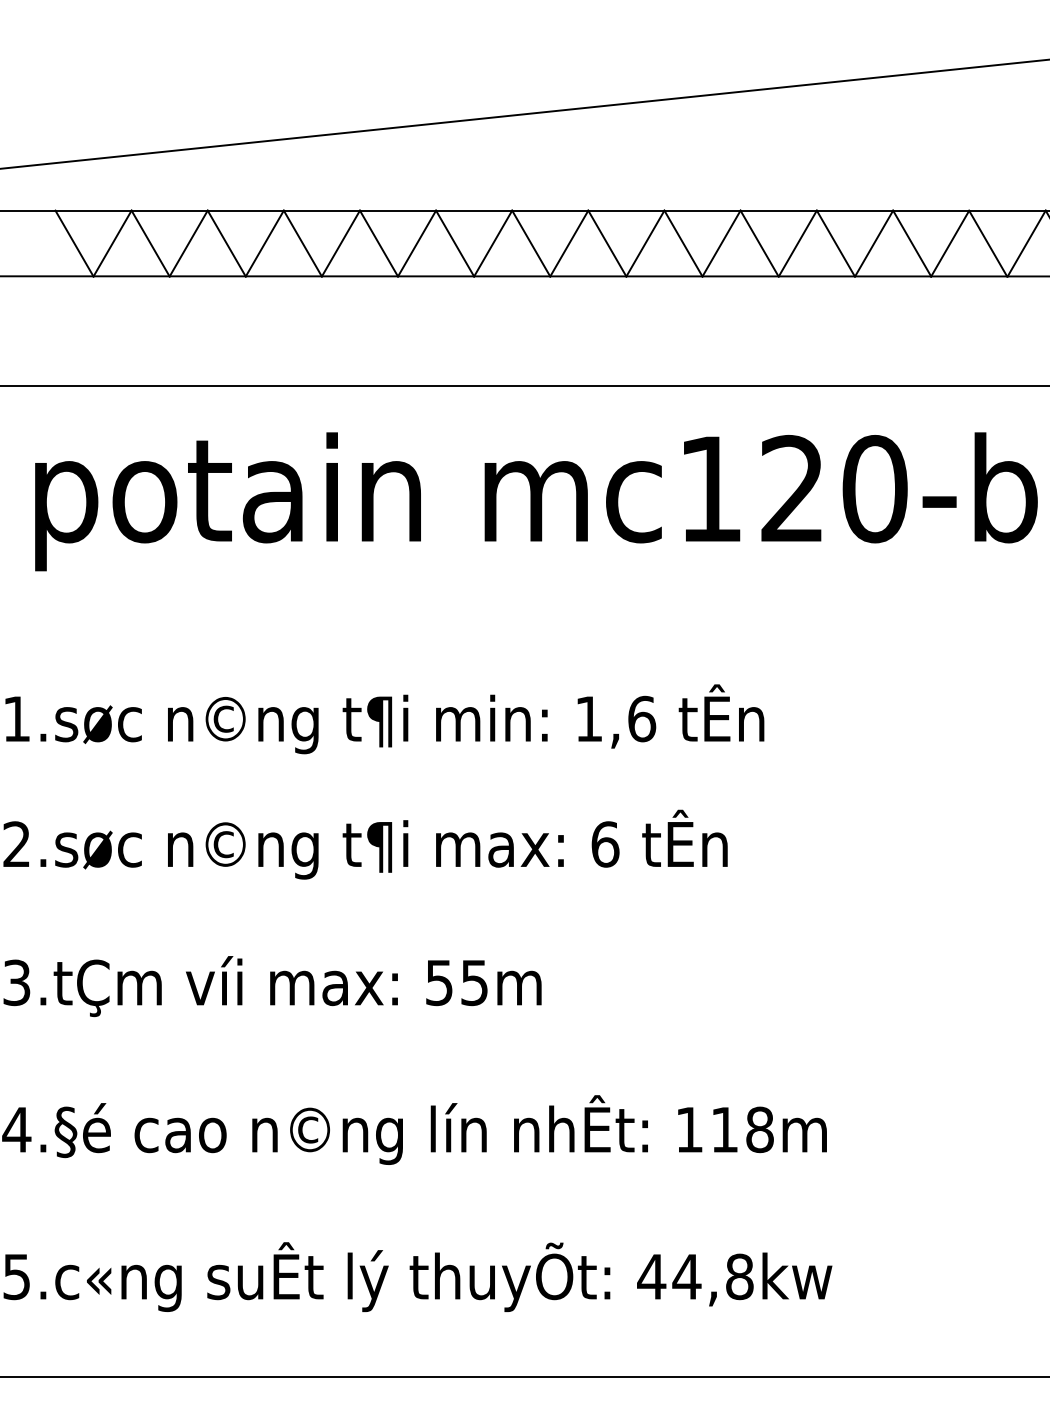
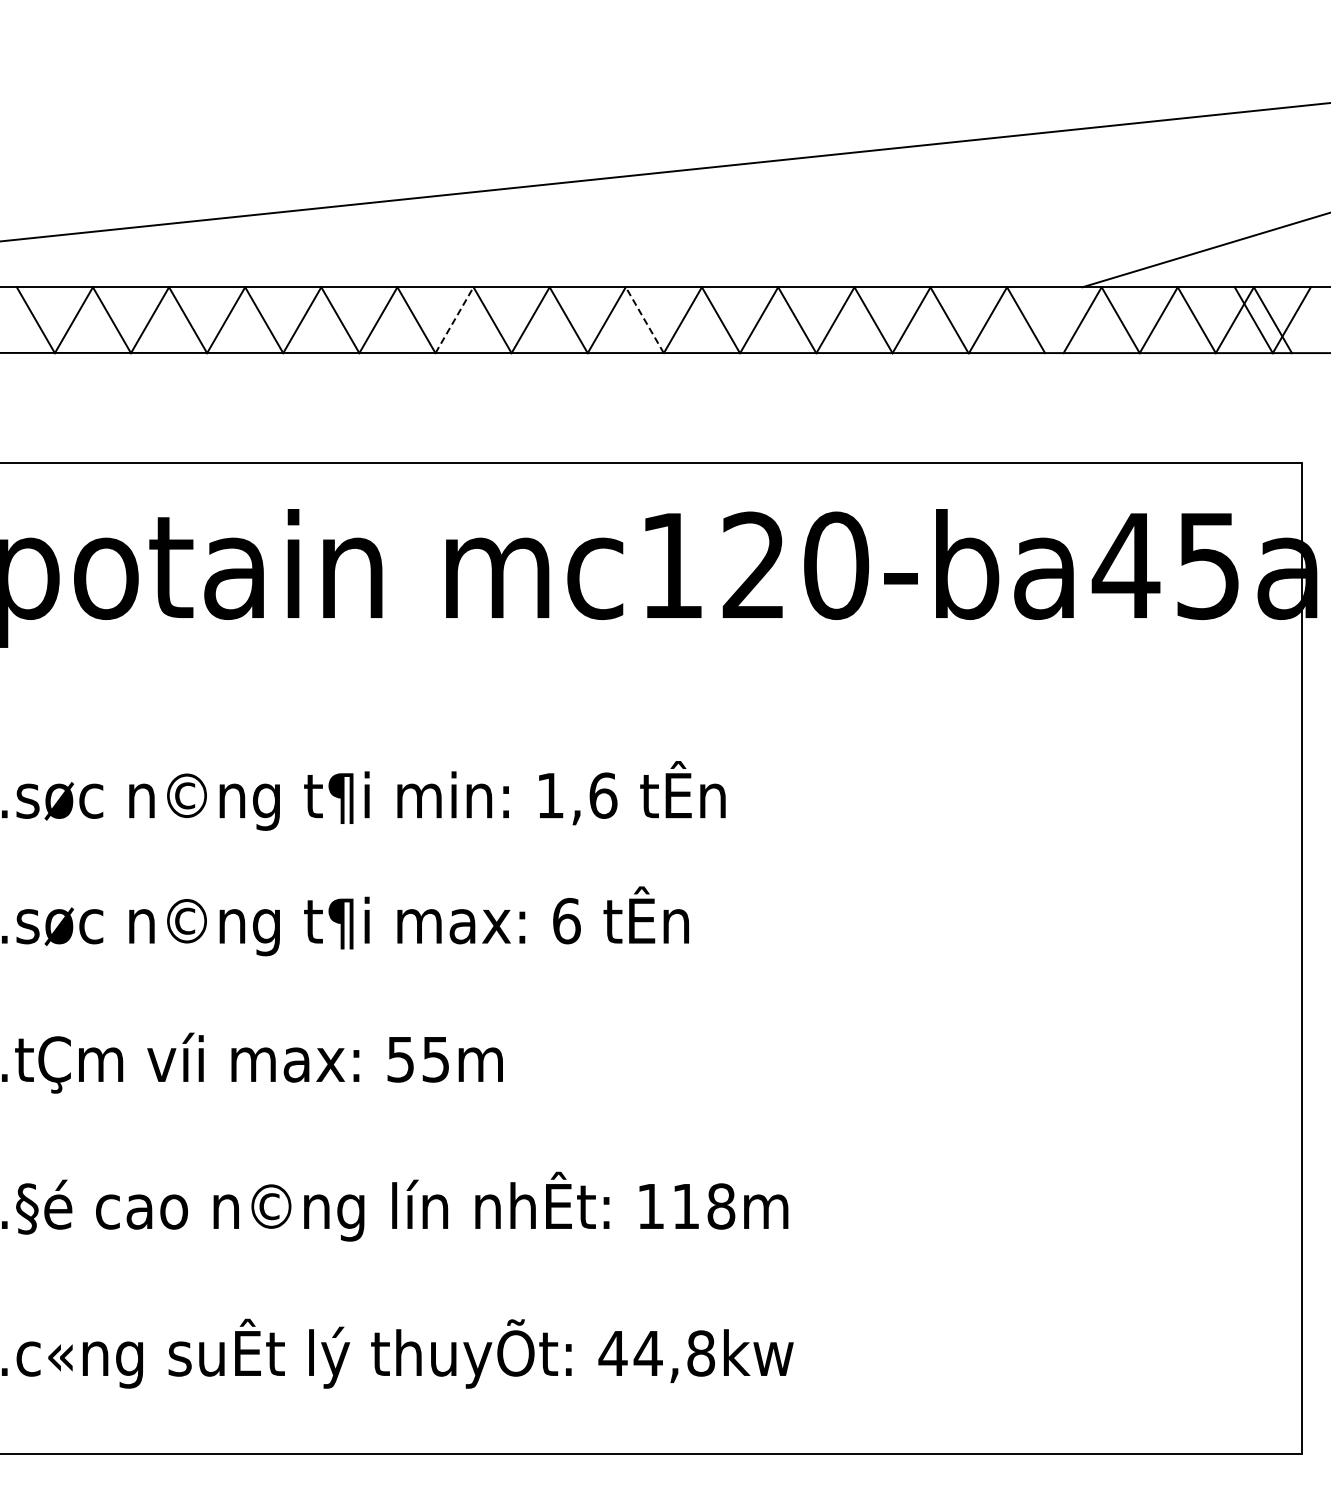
line: (493, 242) -> (454, 319), solid -> dashed
line: (683, 242) -> (644, 319), solid -> dashed

